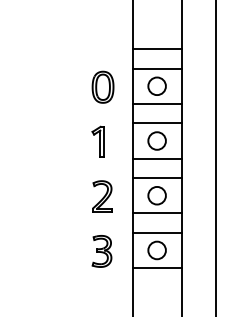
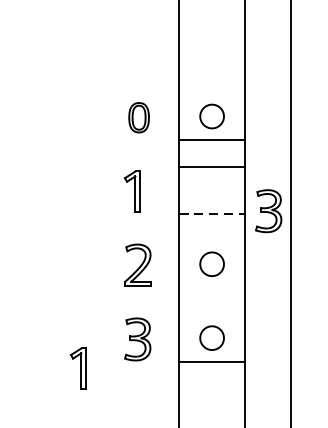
line: (156, 49) -> (211, 66), removed
line: (156, 68) -> (211, 92), removed
part: (102, 86) -> (138, 116), size x0.7
circle: (156, 140) -> (211, 189), removed
part: (198, 156) -> (267, 211), added
line: (157, 158) -> (212, 214), solid -> dashed
line: (156, 178) -> (211, 241), removed
line: (156, 213) -> (211, 288), removed
line: (156, 232) -> (211, 313), removed
part: (57, 272) -> (77, 367), added

